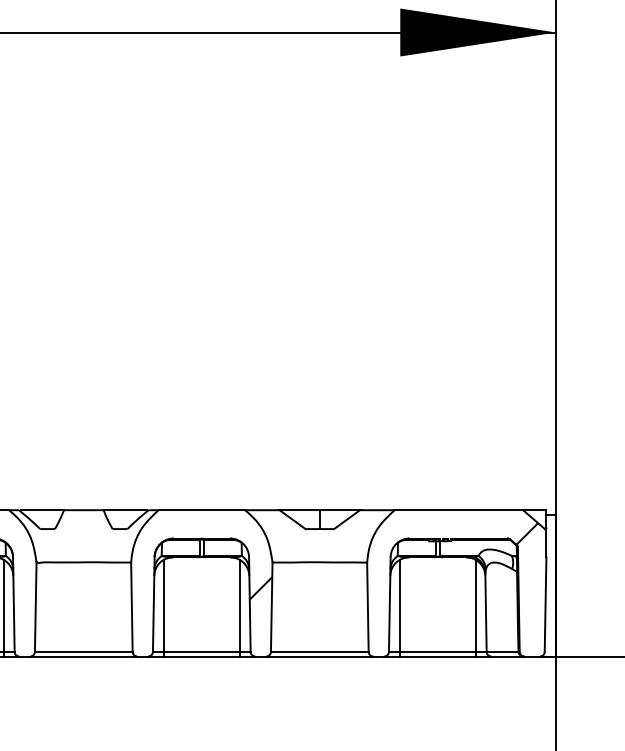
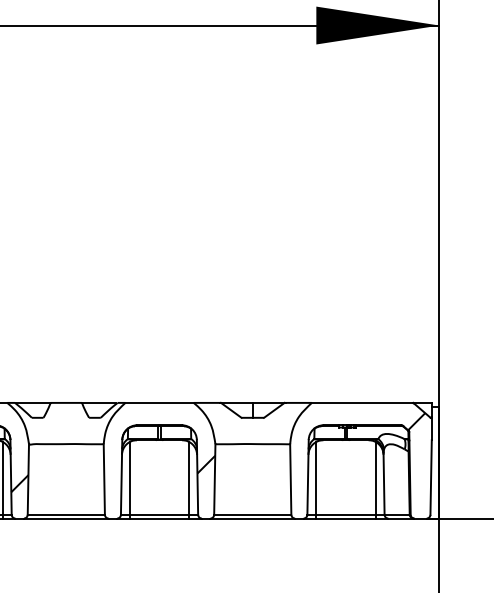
hatch: (24, 612) -> (19, 483), added

